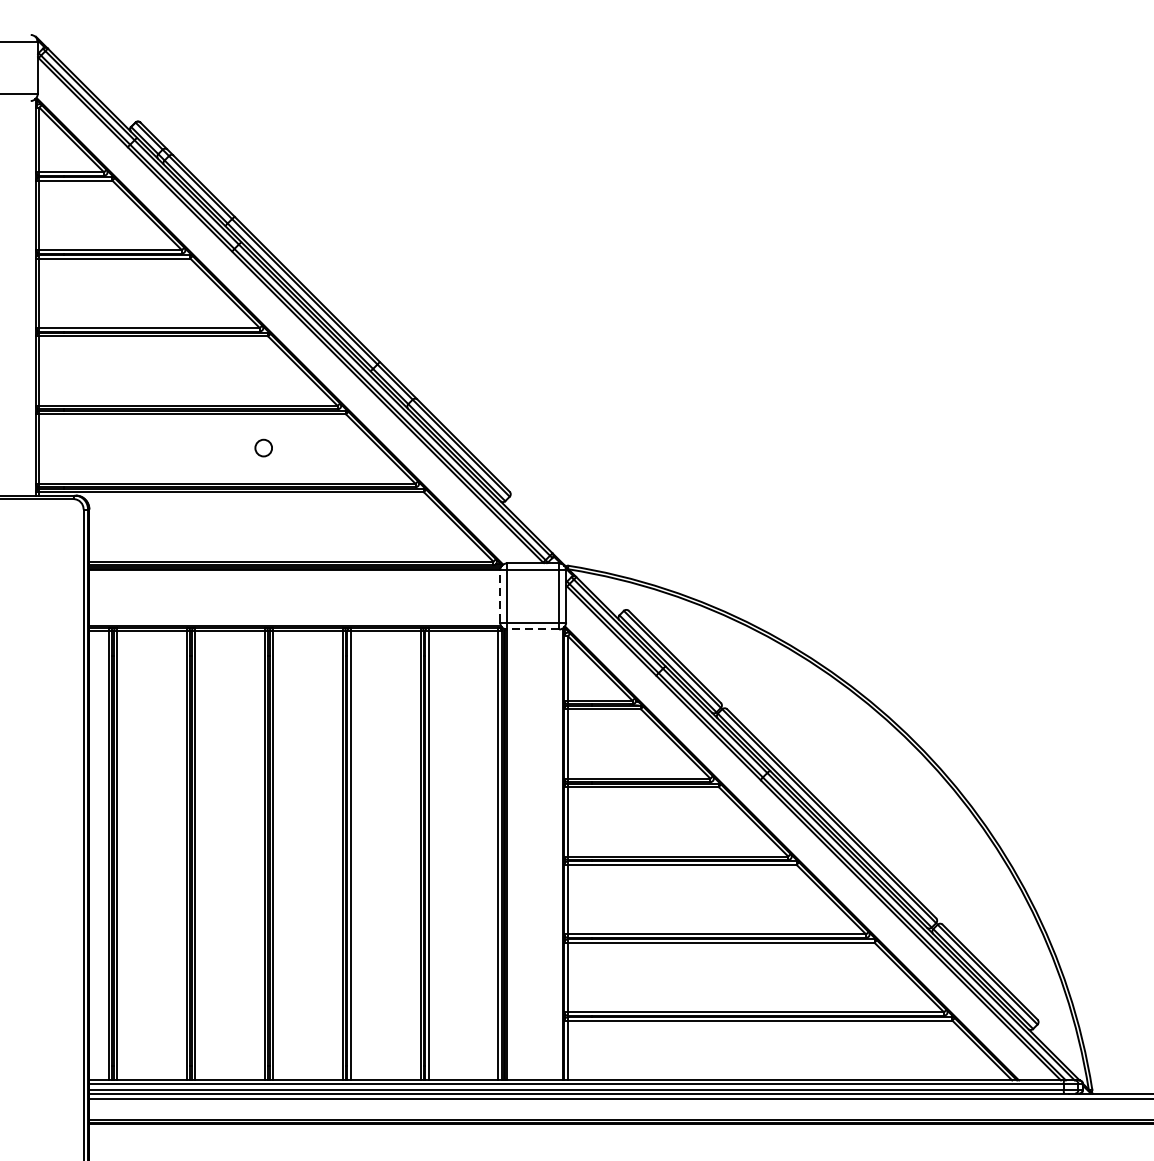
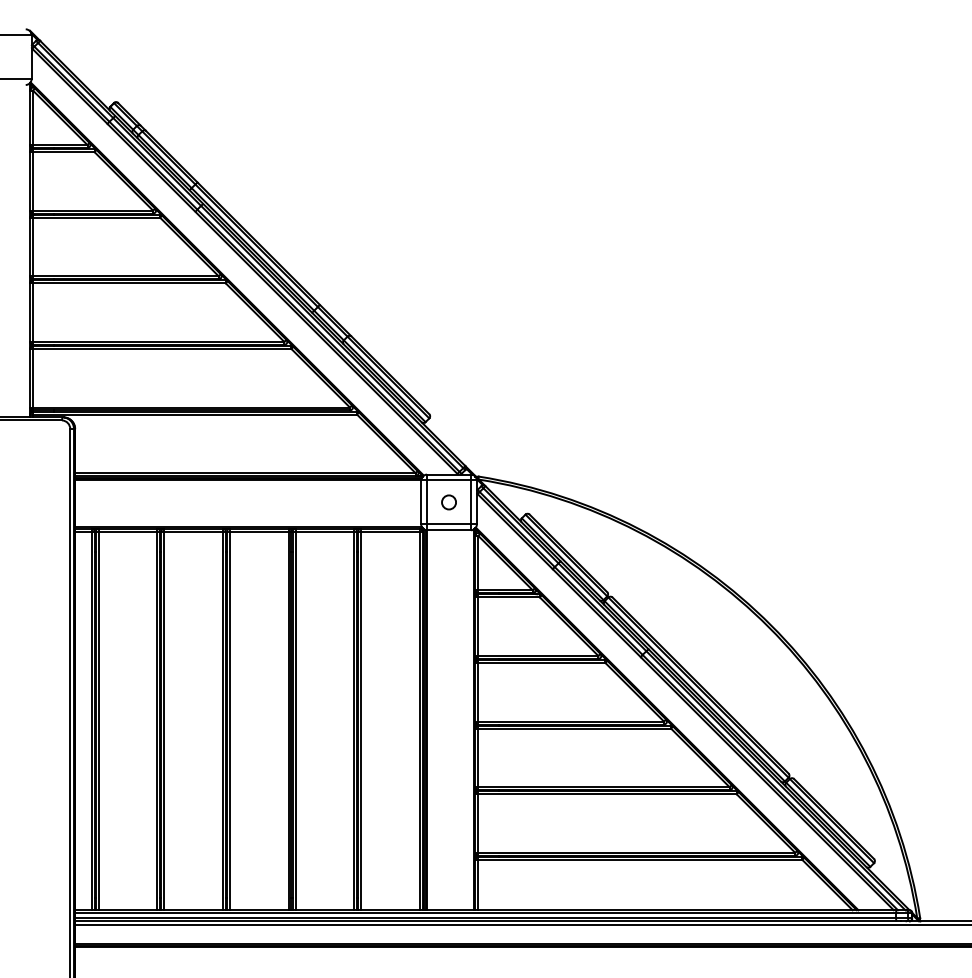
circle: (263, 448) -> (448, 502), moved
line: (500, 596) -> (421, 502), dashed -> solid
line: (533, 629) -> (449, 530), dashed -> solid

